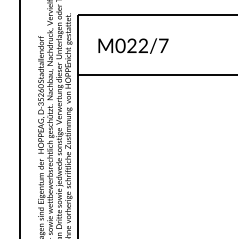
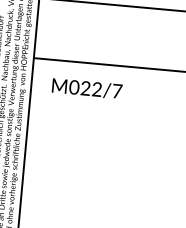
text: (133, 45) -> (87, 88), moved

